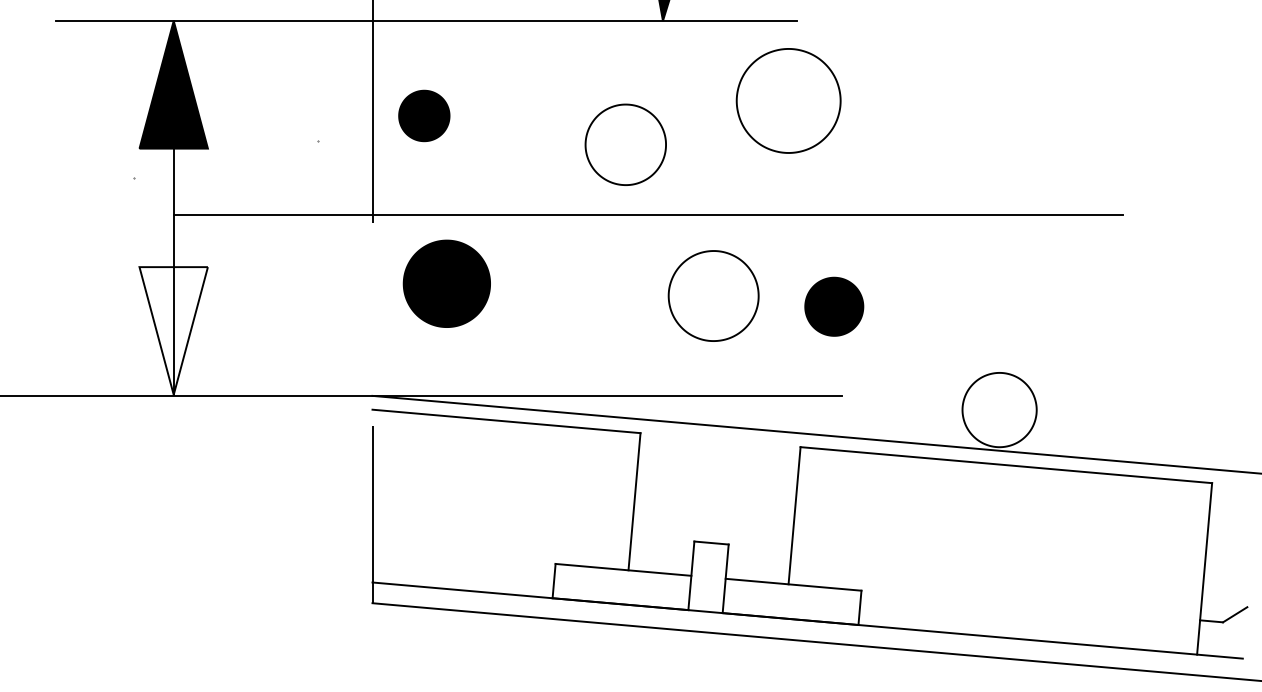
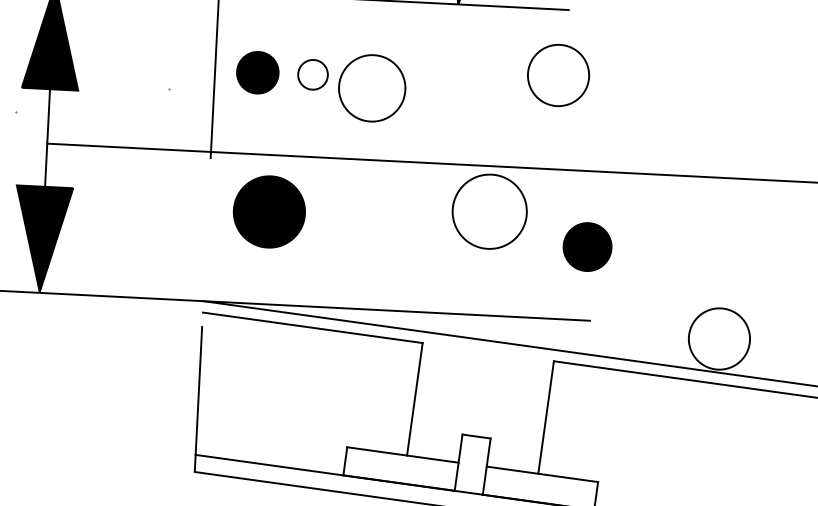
part: (788, 100) -> (558, 75), size x0.71
part: (491, 114) -> (313, 74), added
part: (625, 144) -> (371, 88), moved
part: (713, 295) -> (489, 211), moved
fill: (173, 330) -> (42, 239), added

